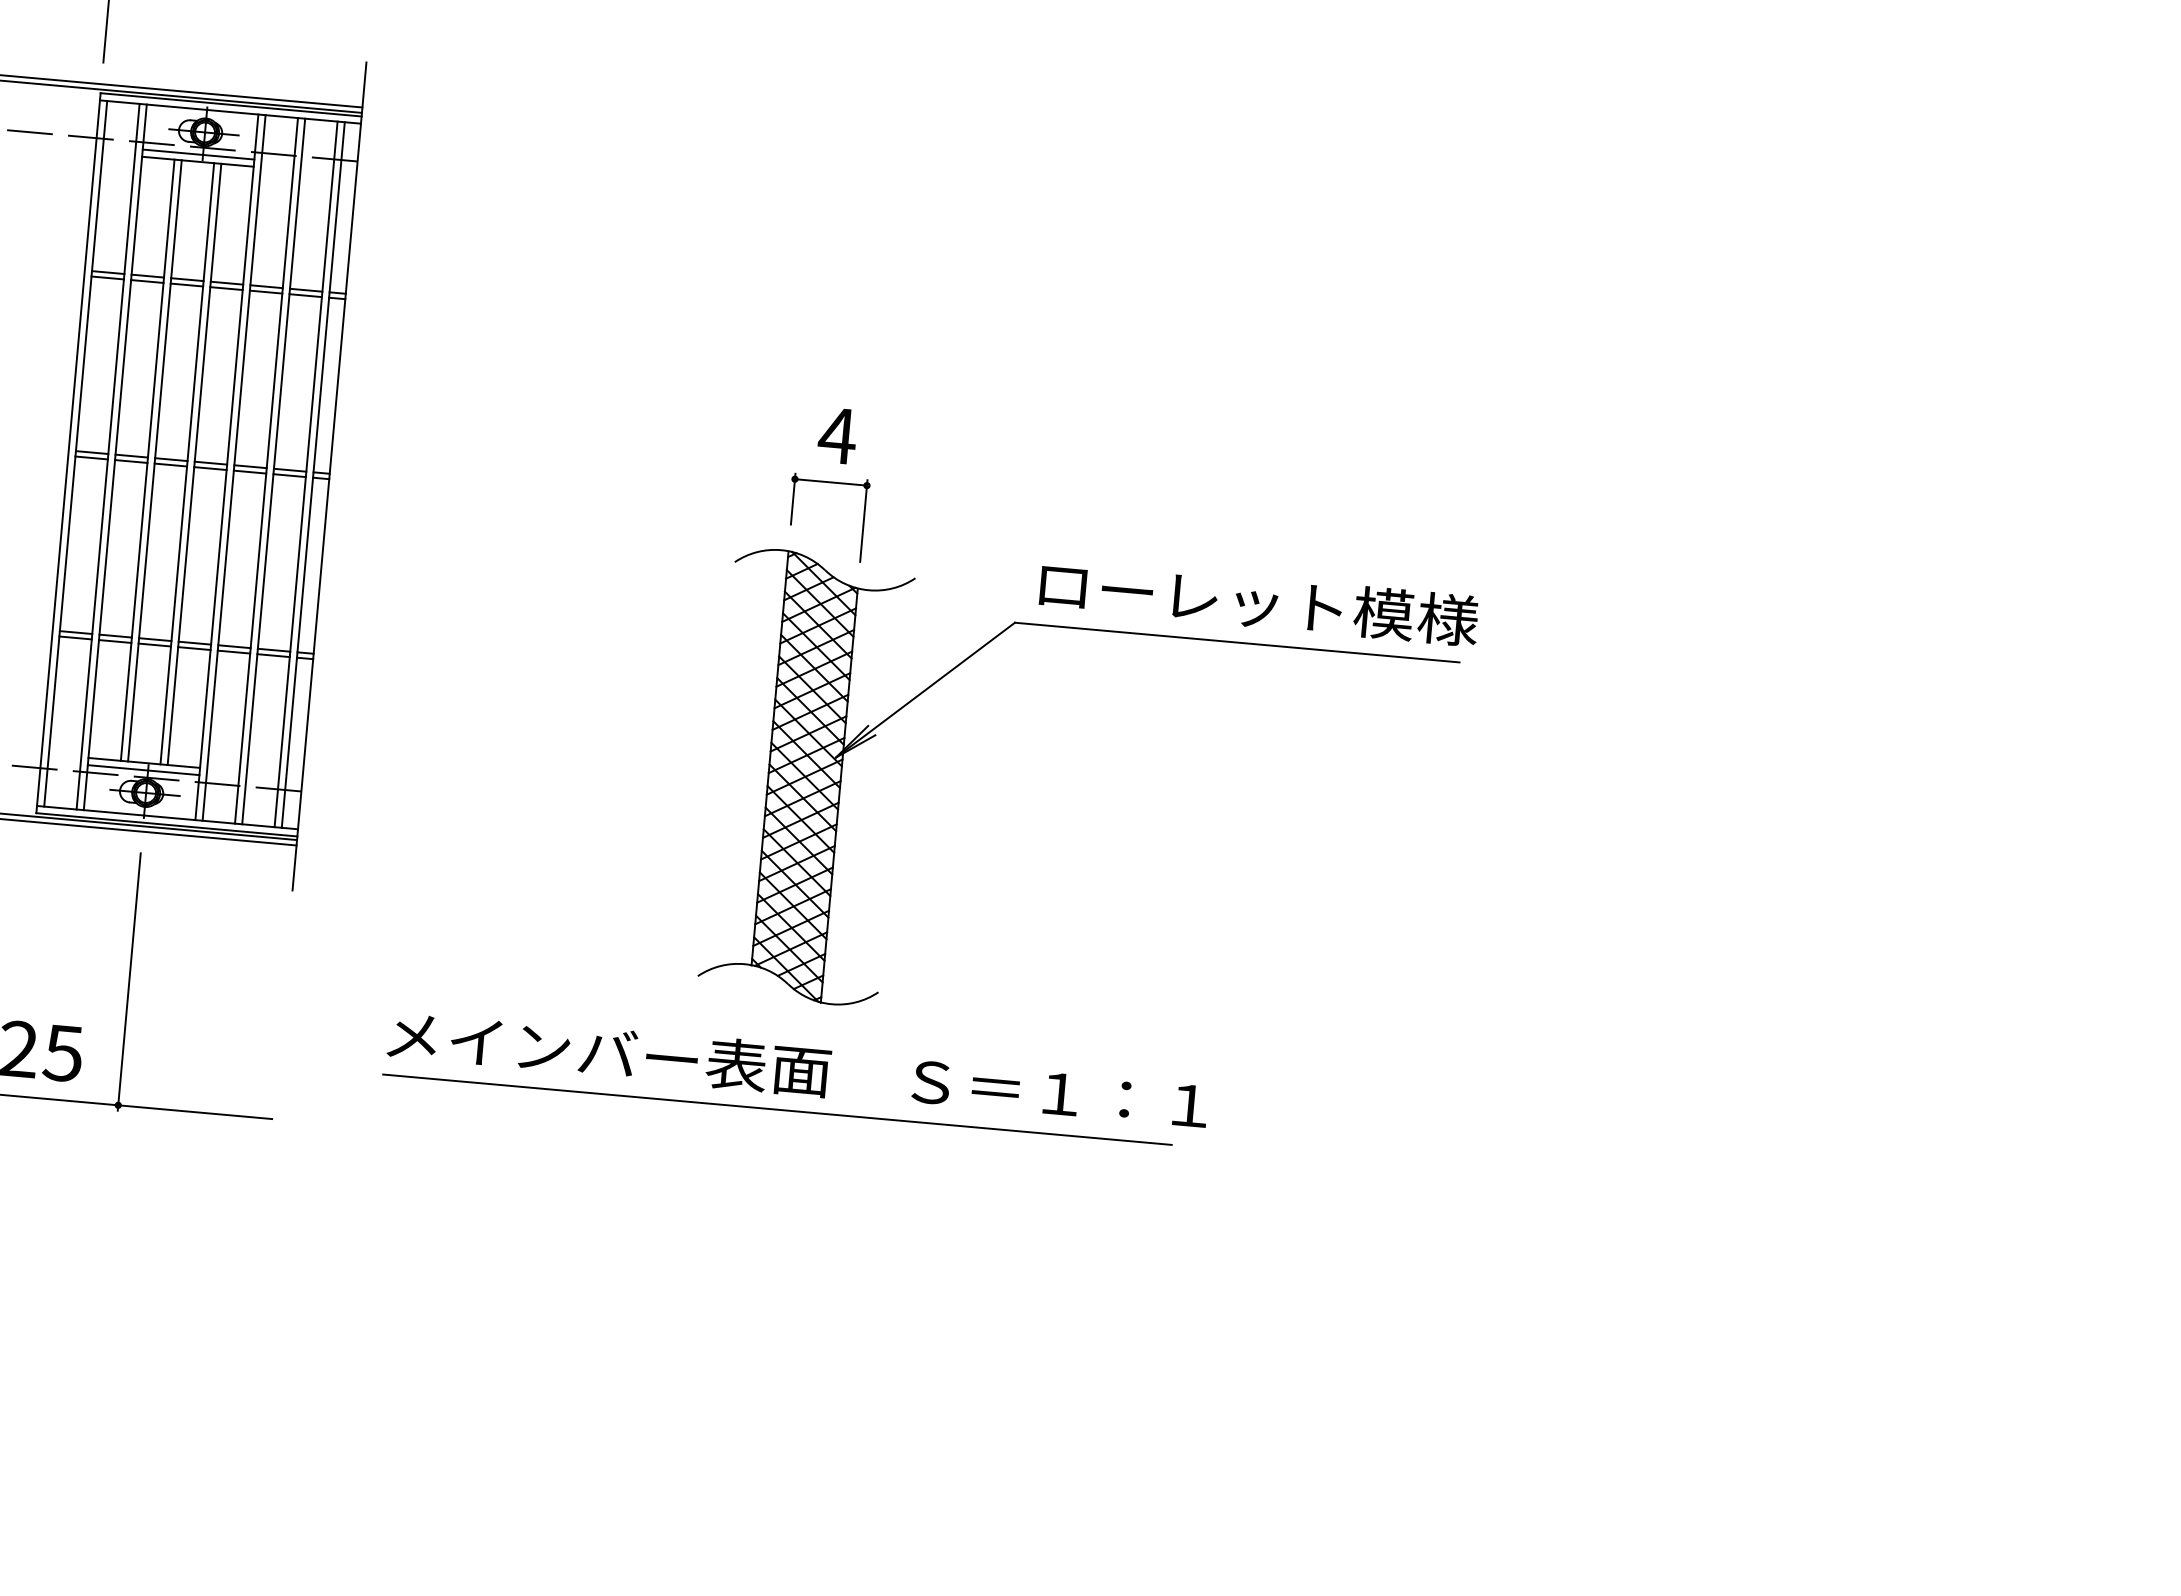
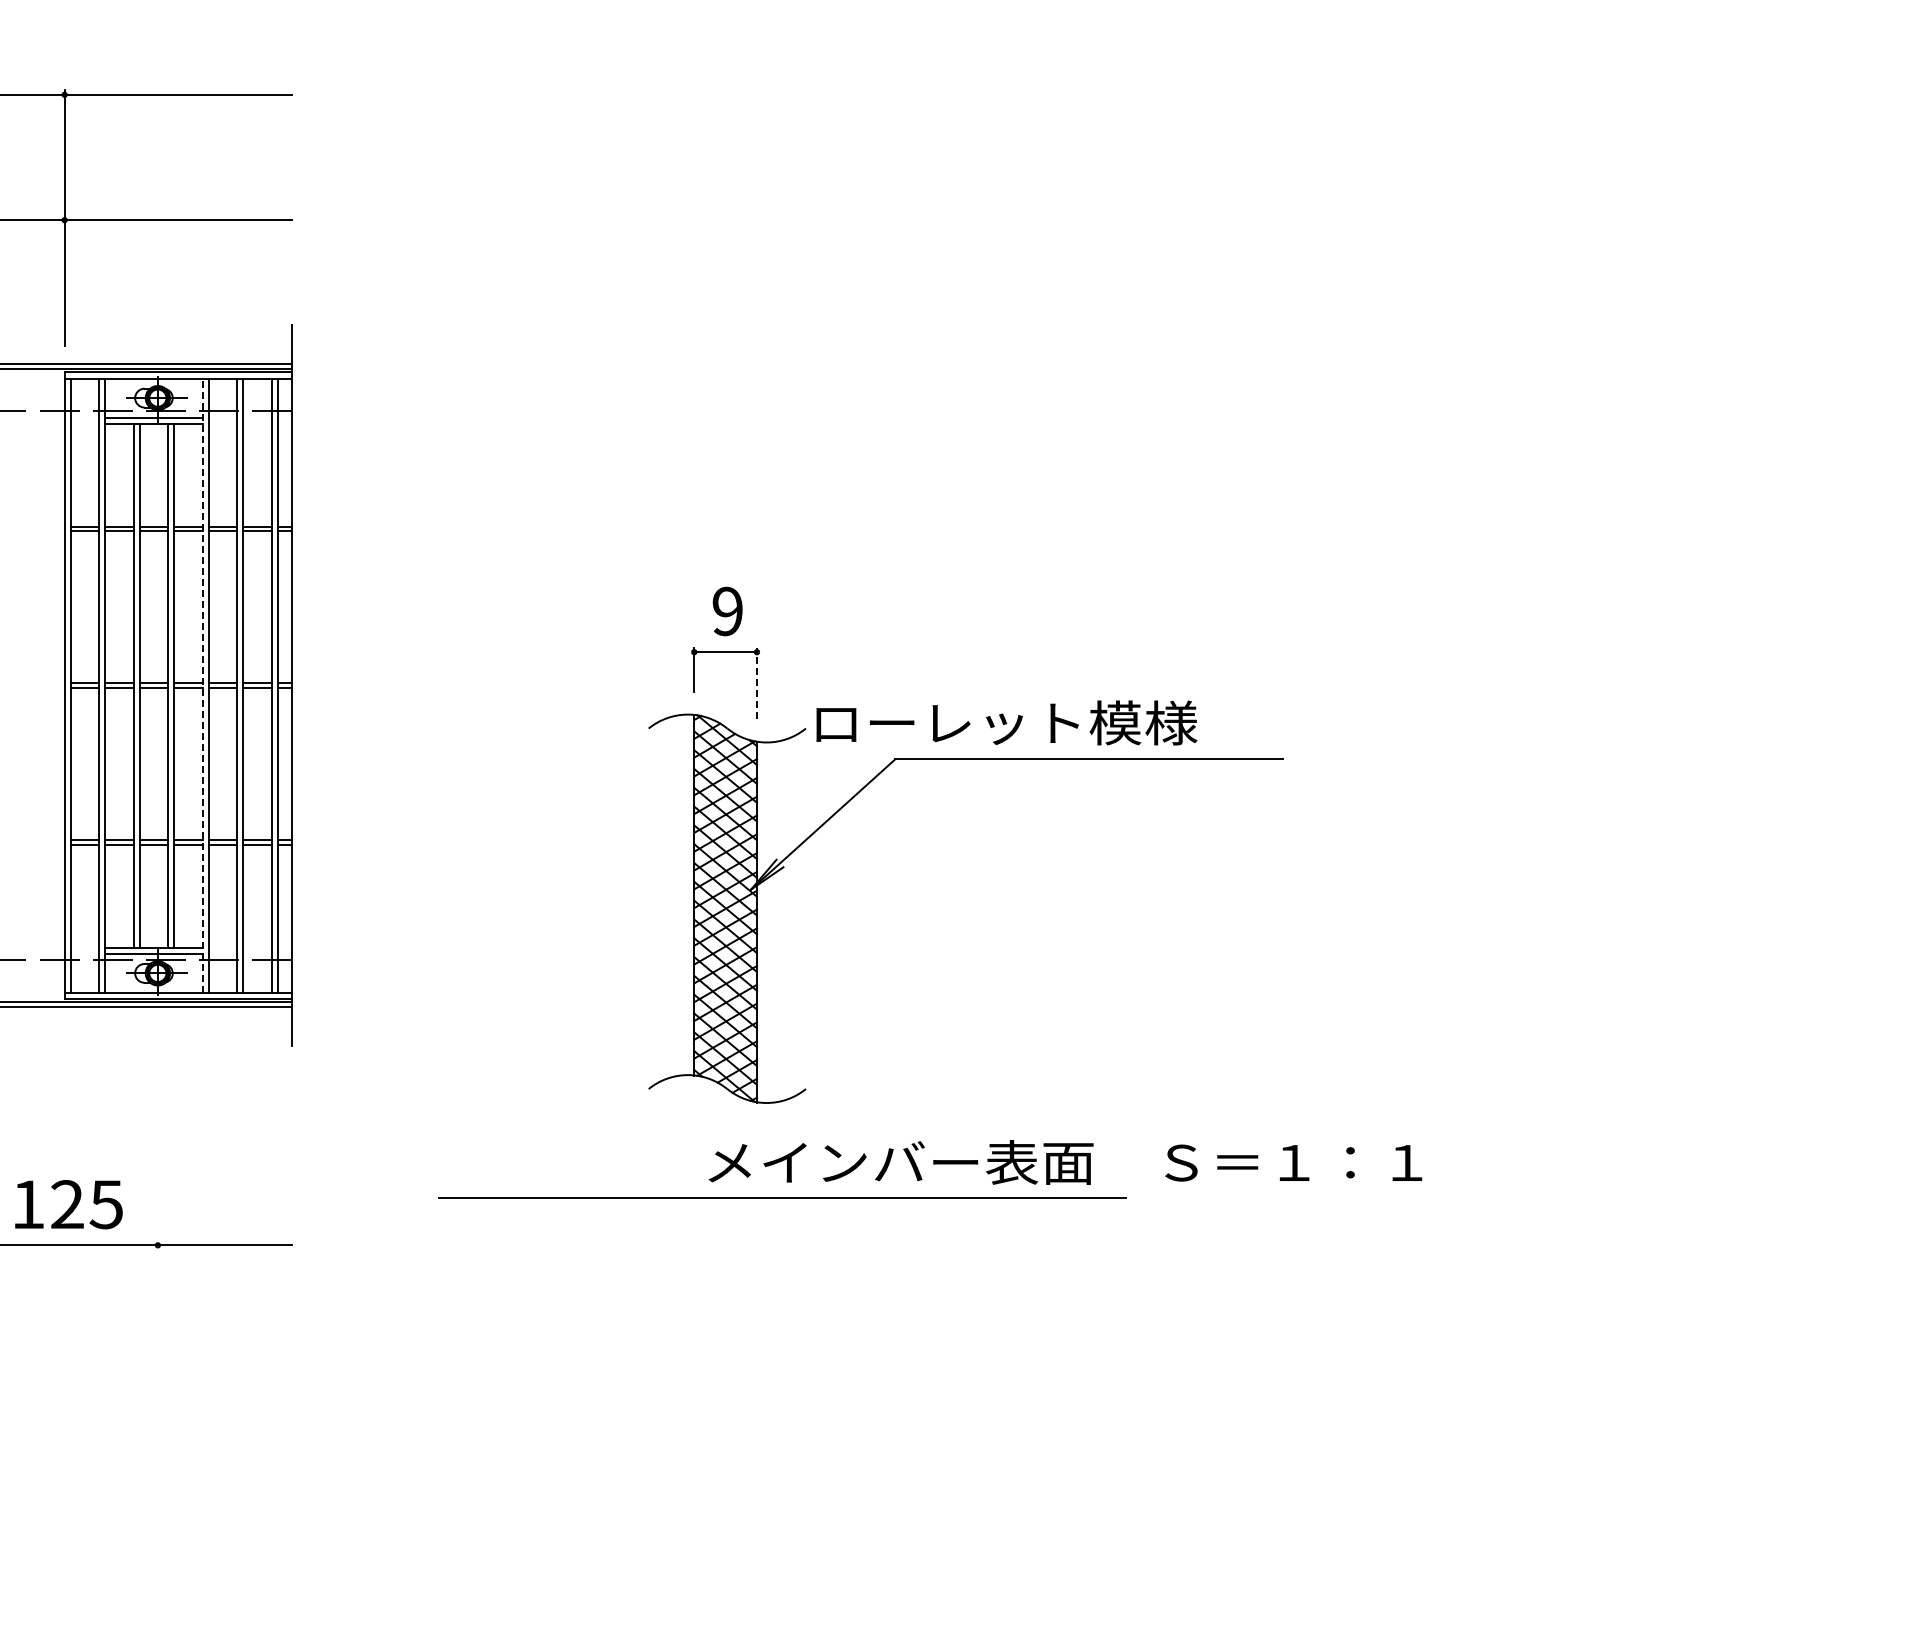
text: (837, 435) -> (727, 611), 4 -> 9
line: (226, 467) -> (202, 685), solid -> dashed
line: (863, 521) -> (756, 683), solid -> dashed
text: (1258, 601) -> (1006, 722), moved
line: (128, 981) -> (157, 1137), removed
text: (798, 1070) -> (1065, 1162), moved
line: (777, 1108) -> (782, 1197), moved

